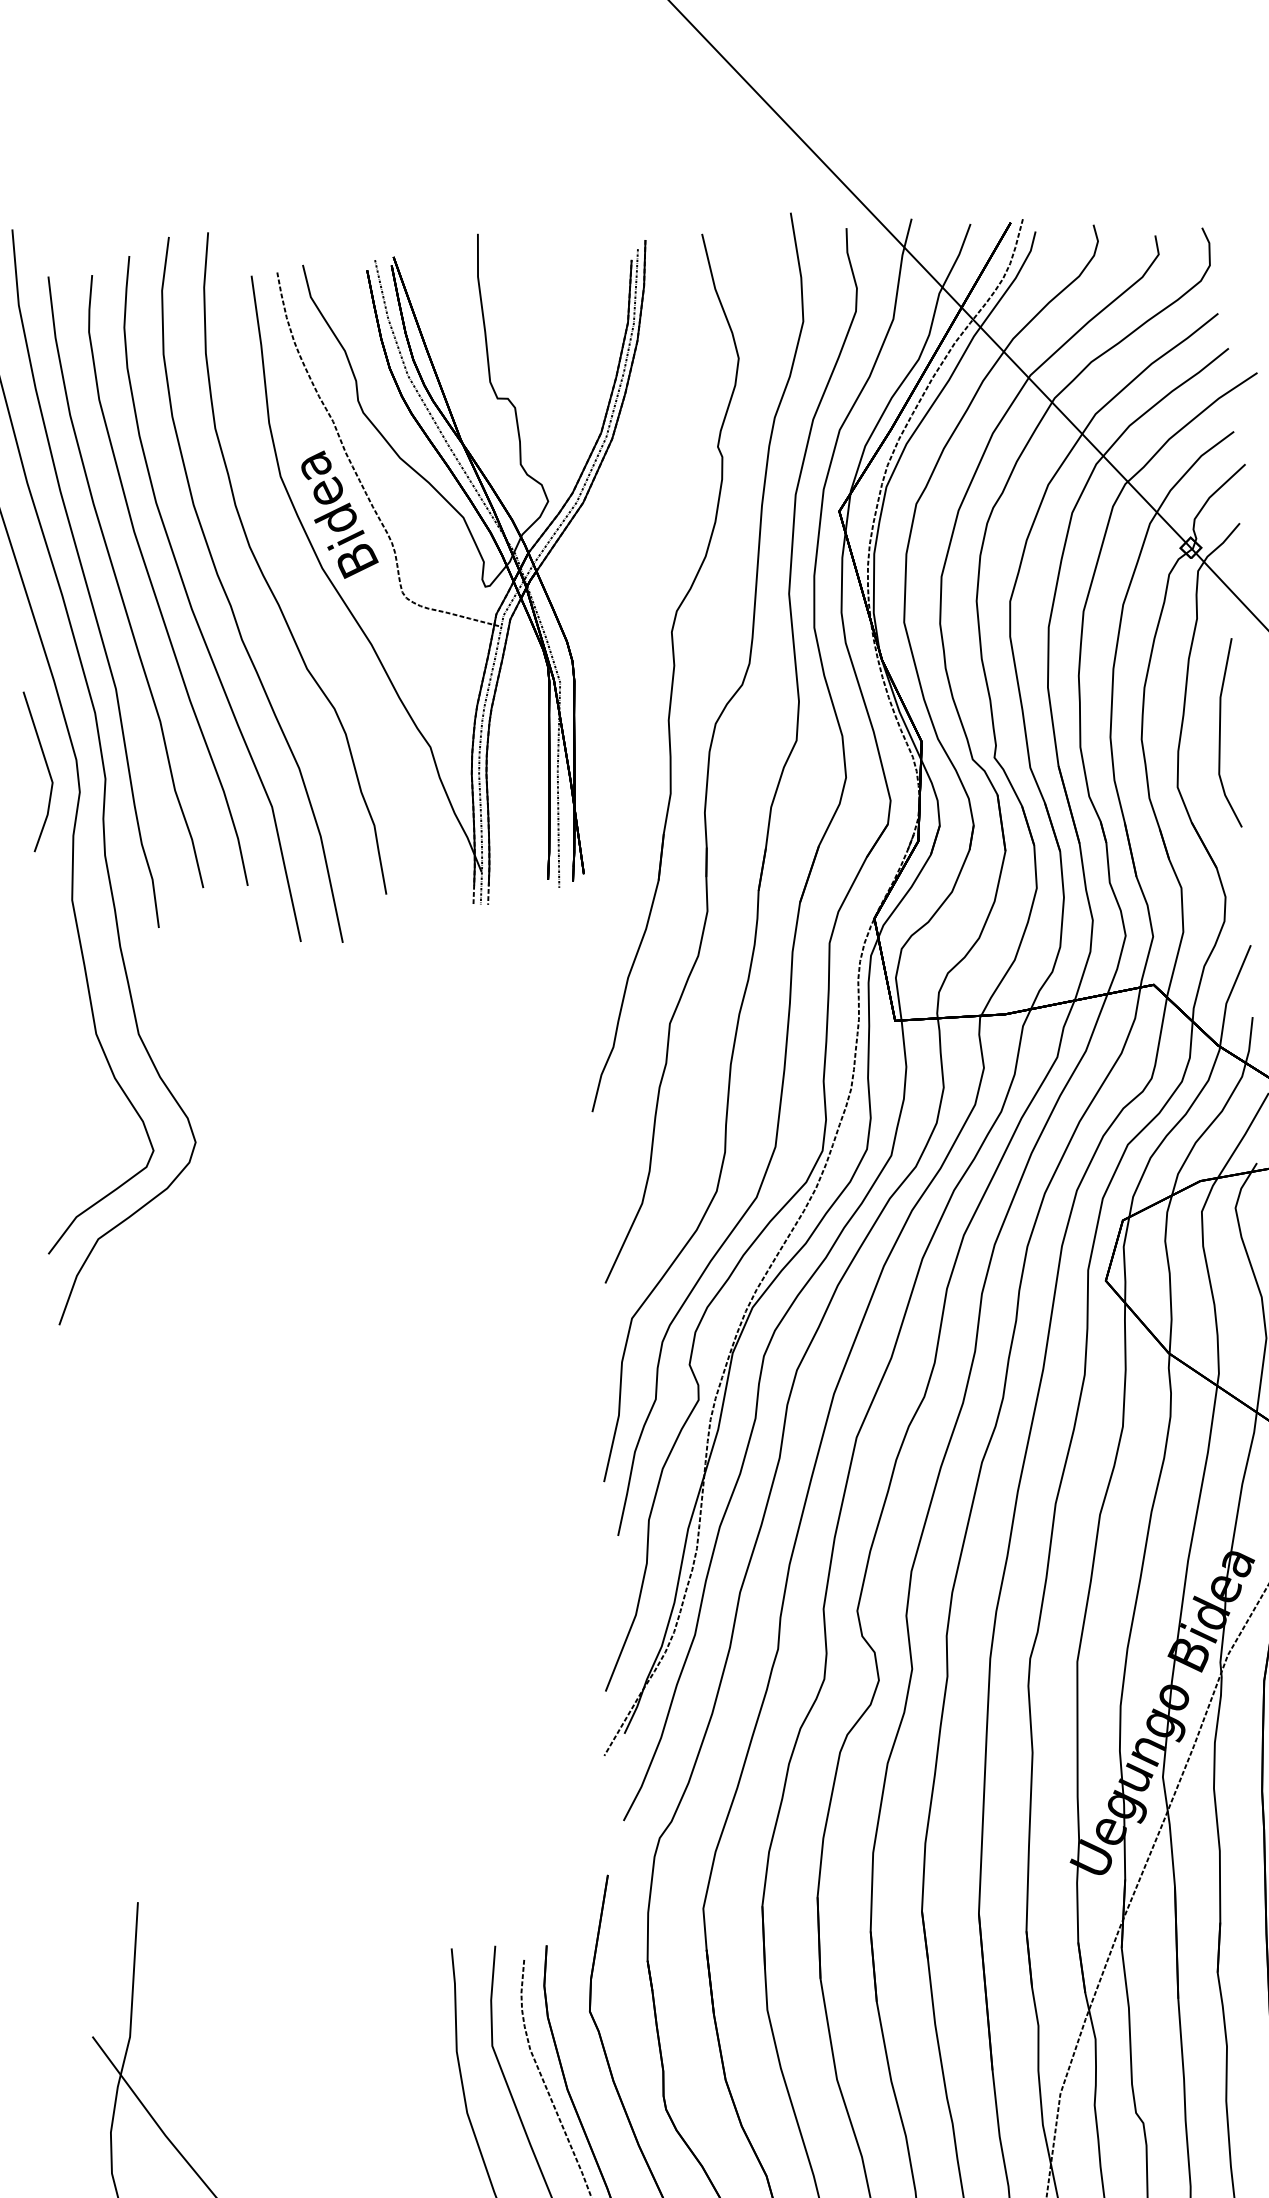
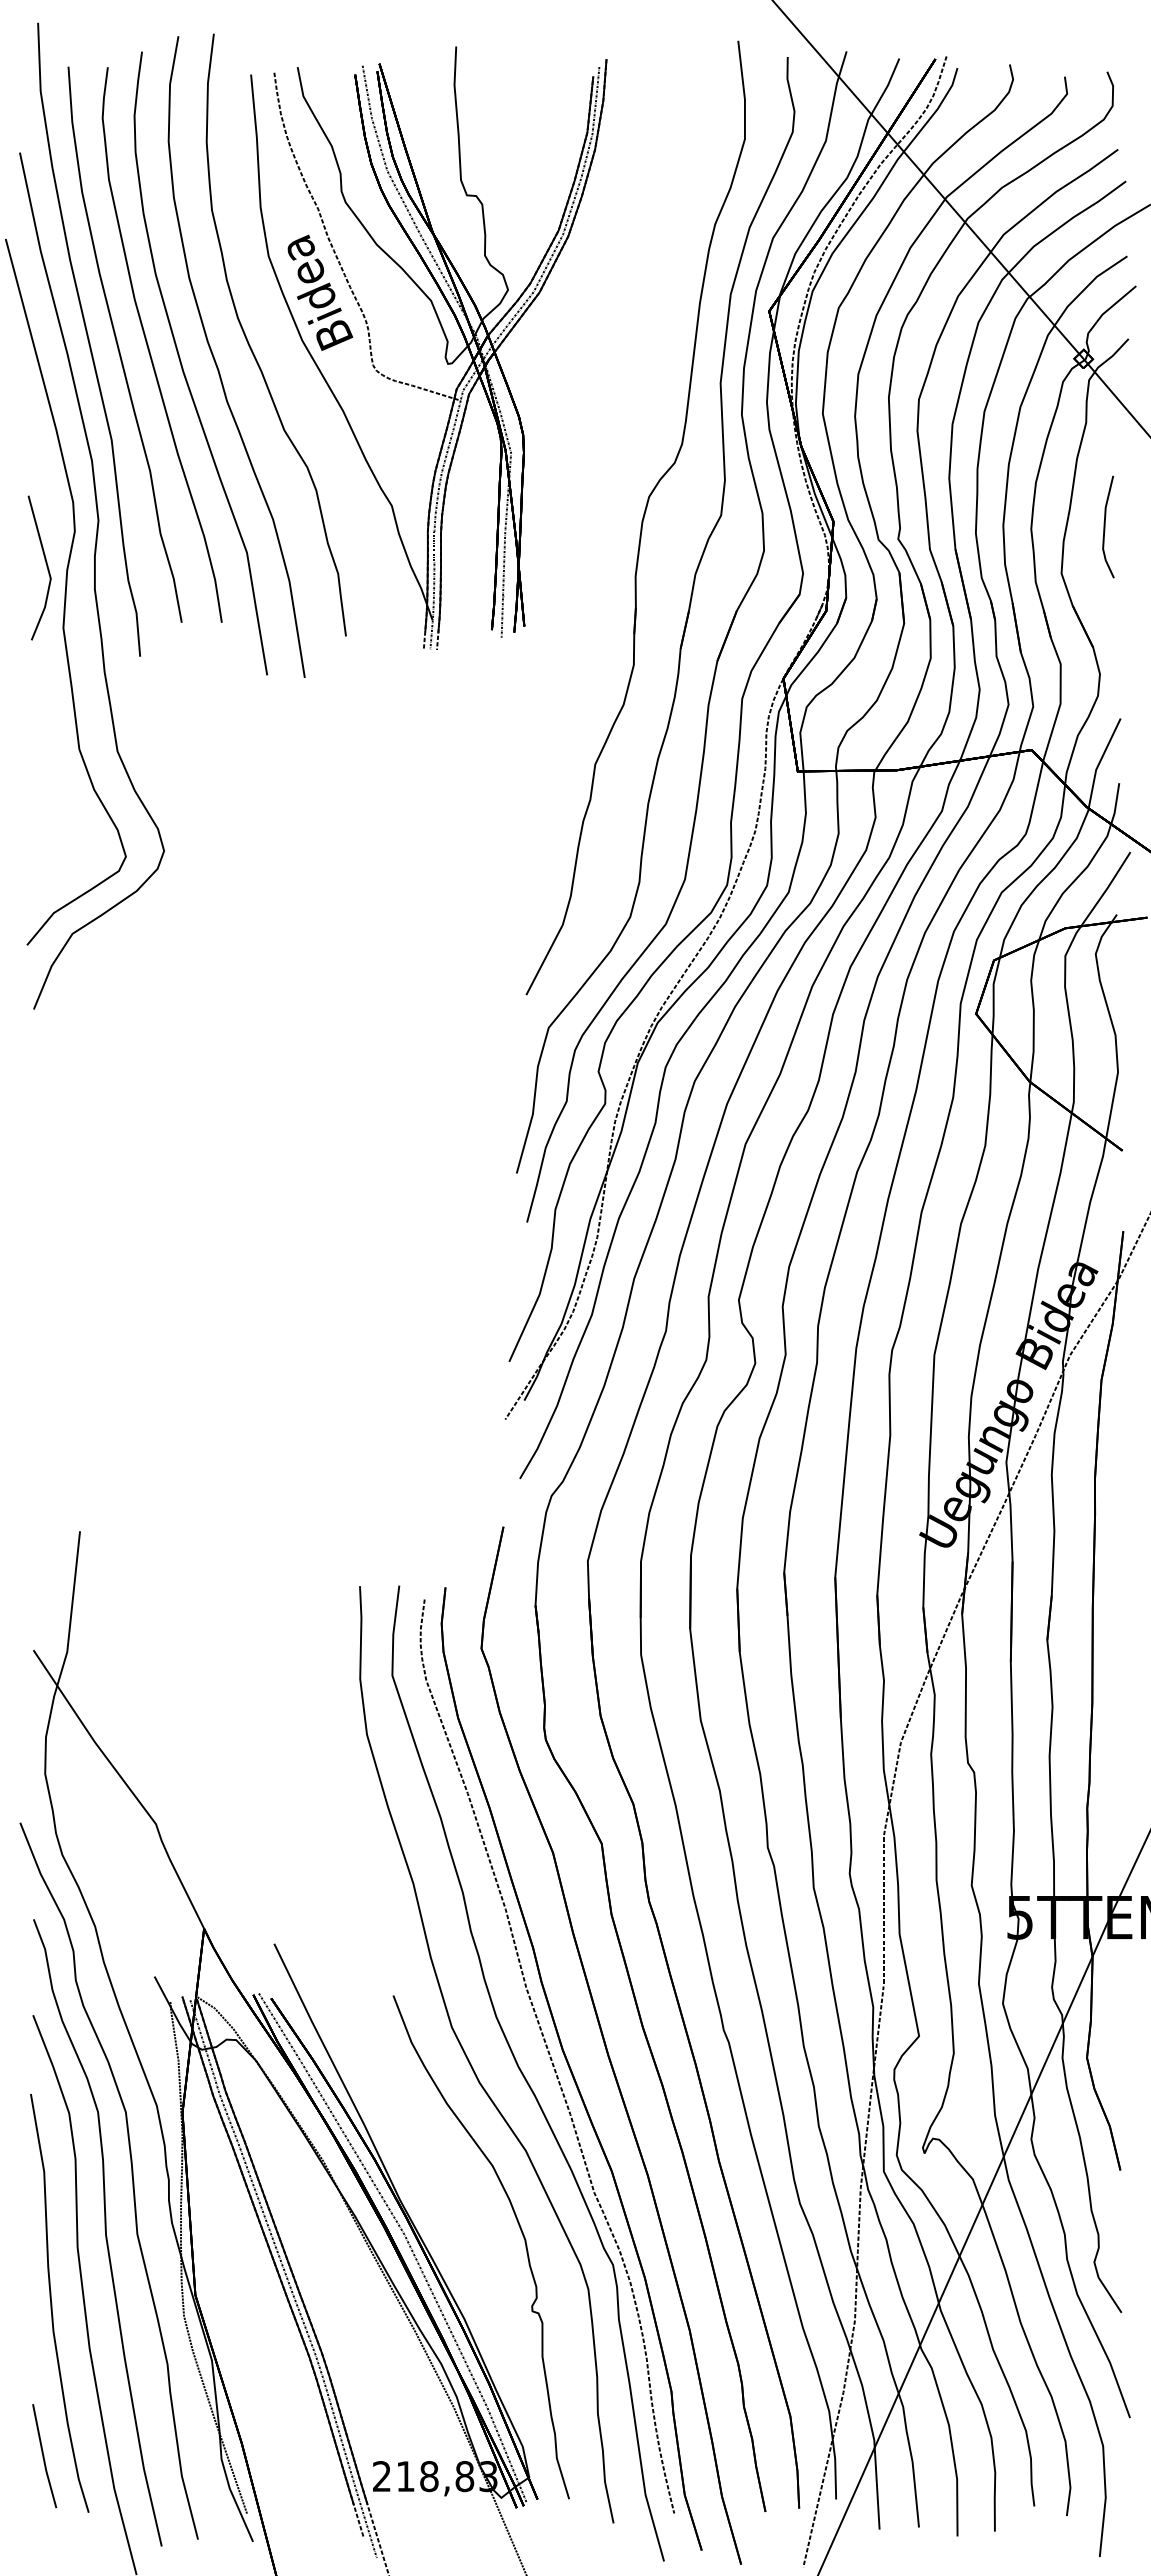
part: (672, 671) -> (612, 448), removed
part: (1227, 732) -> (1108, 526), size x0.6
part: (47, 770) -> (46, 567), moved

